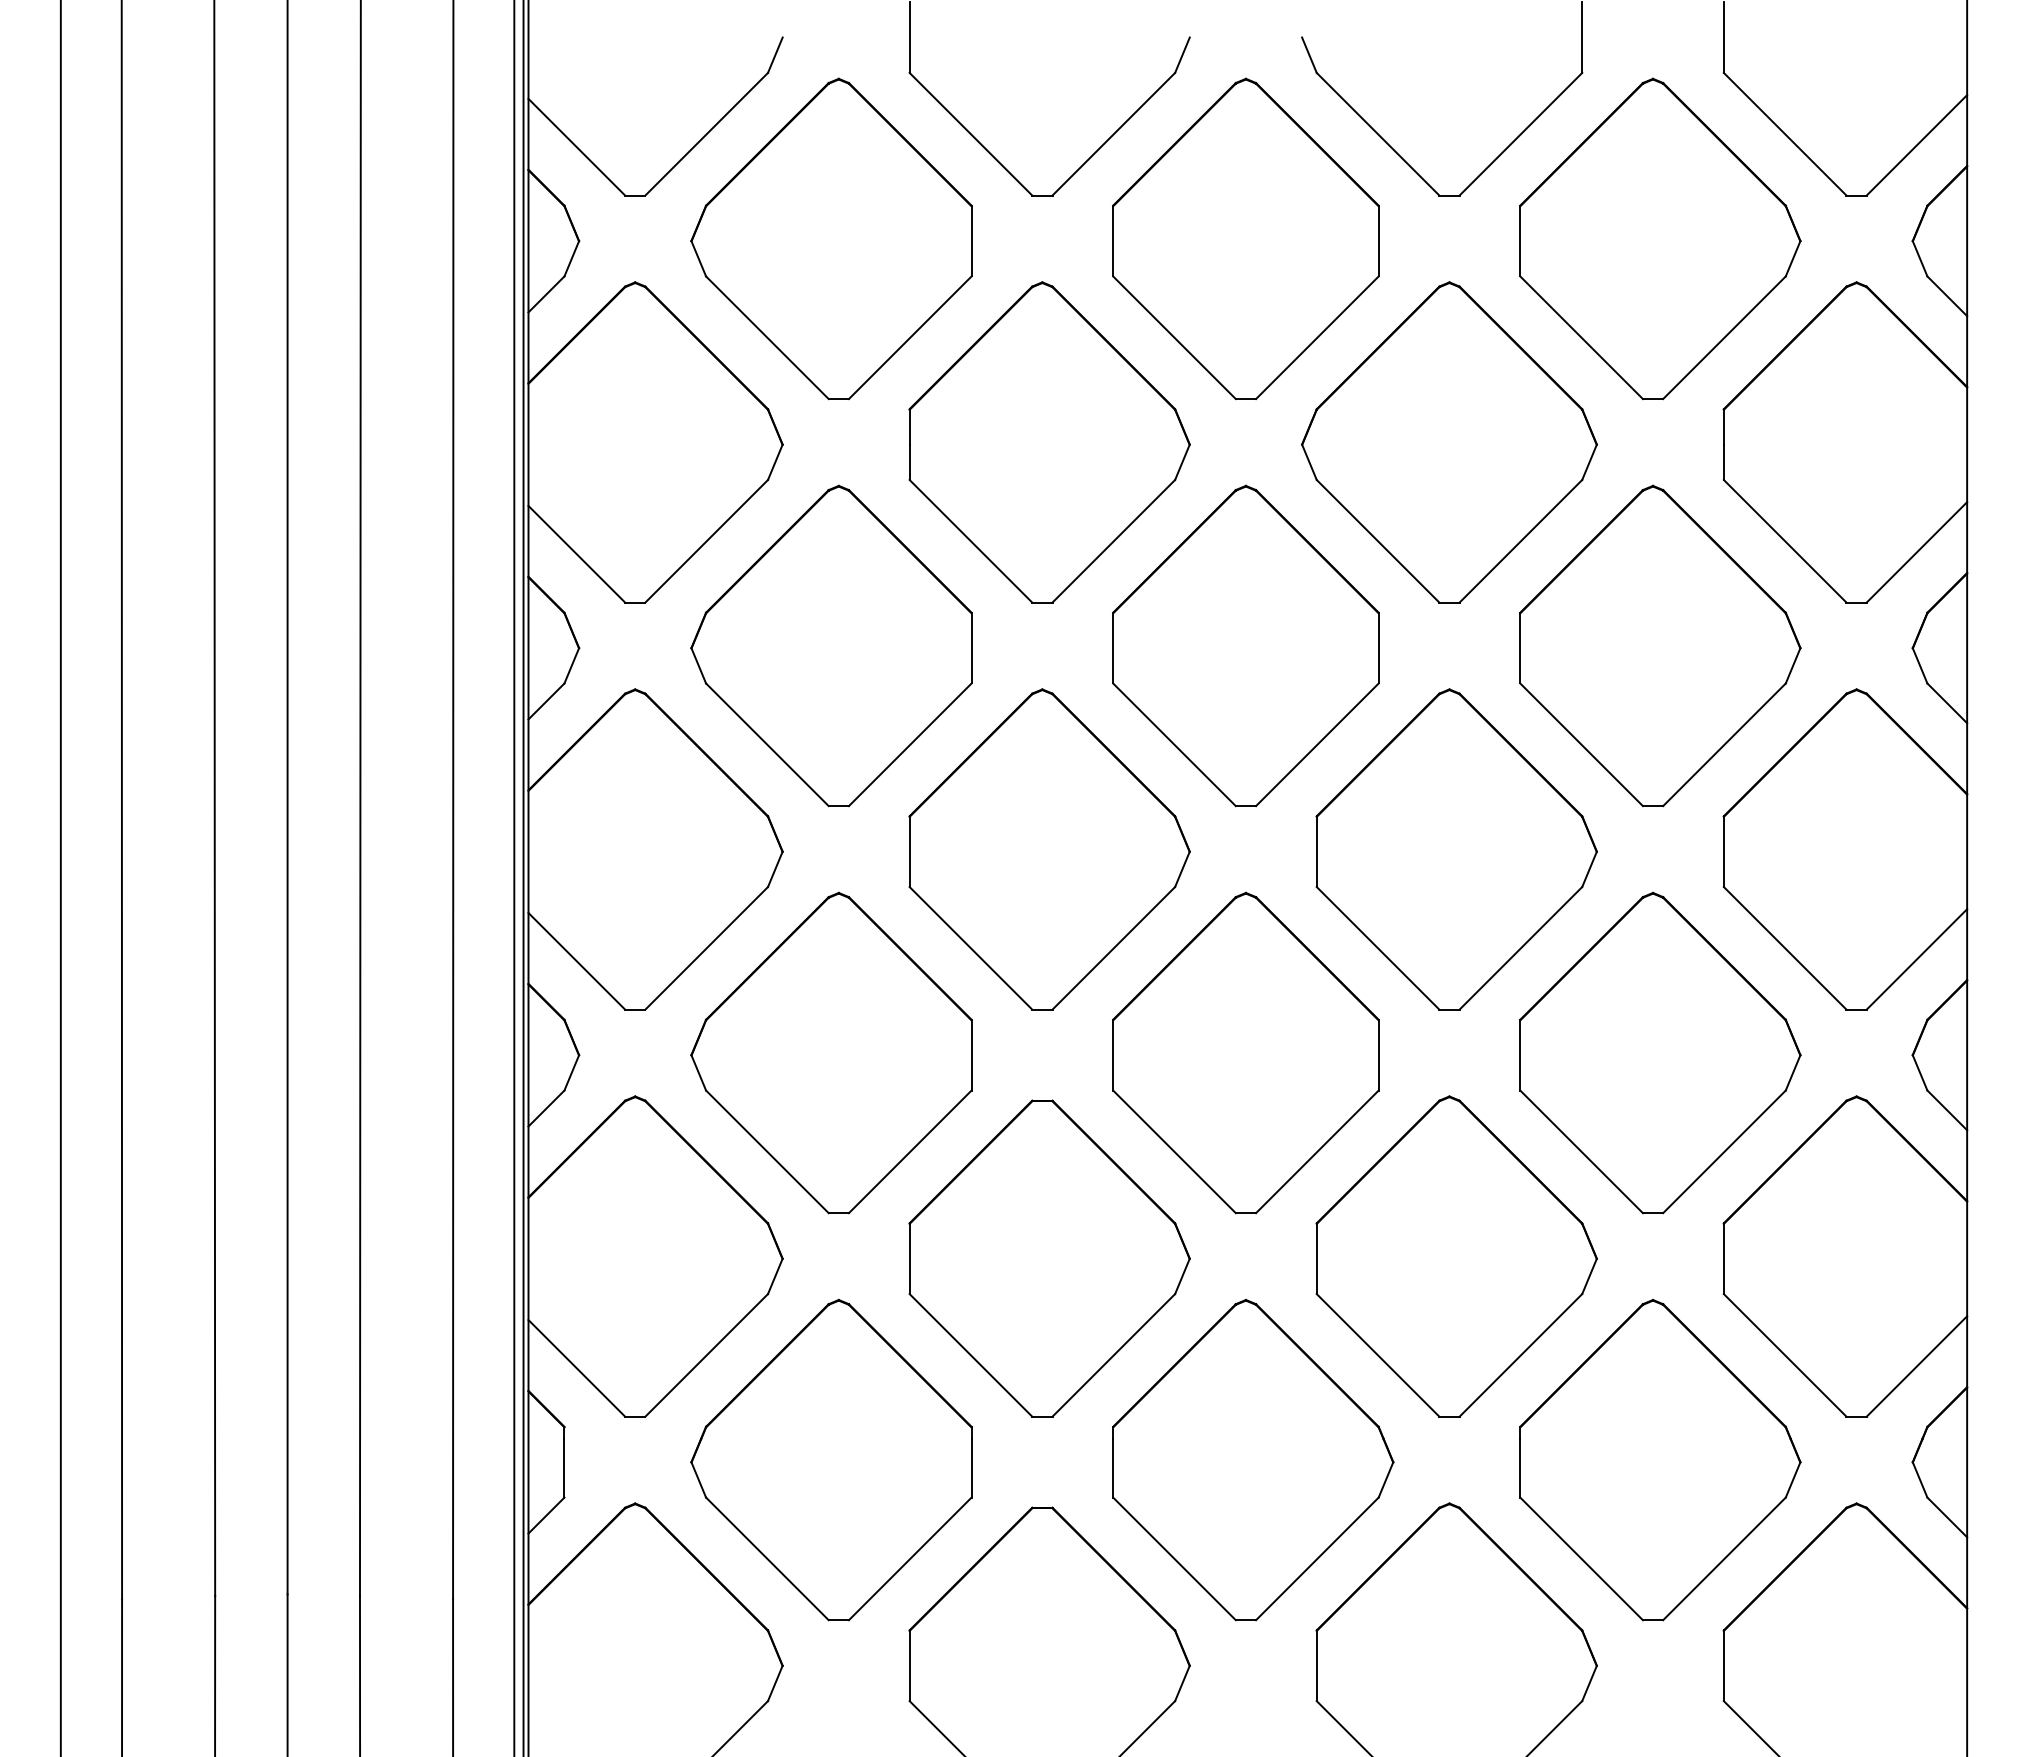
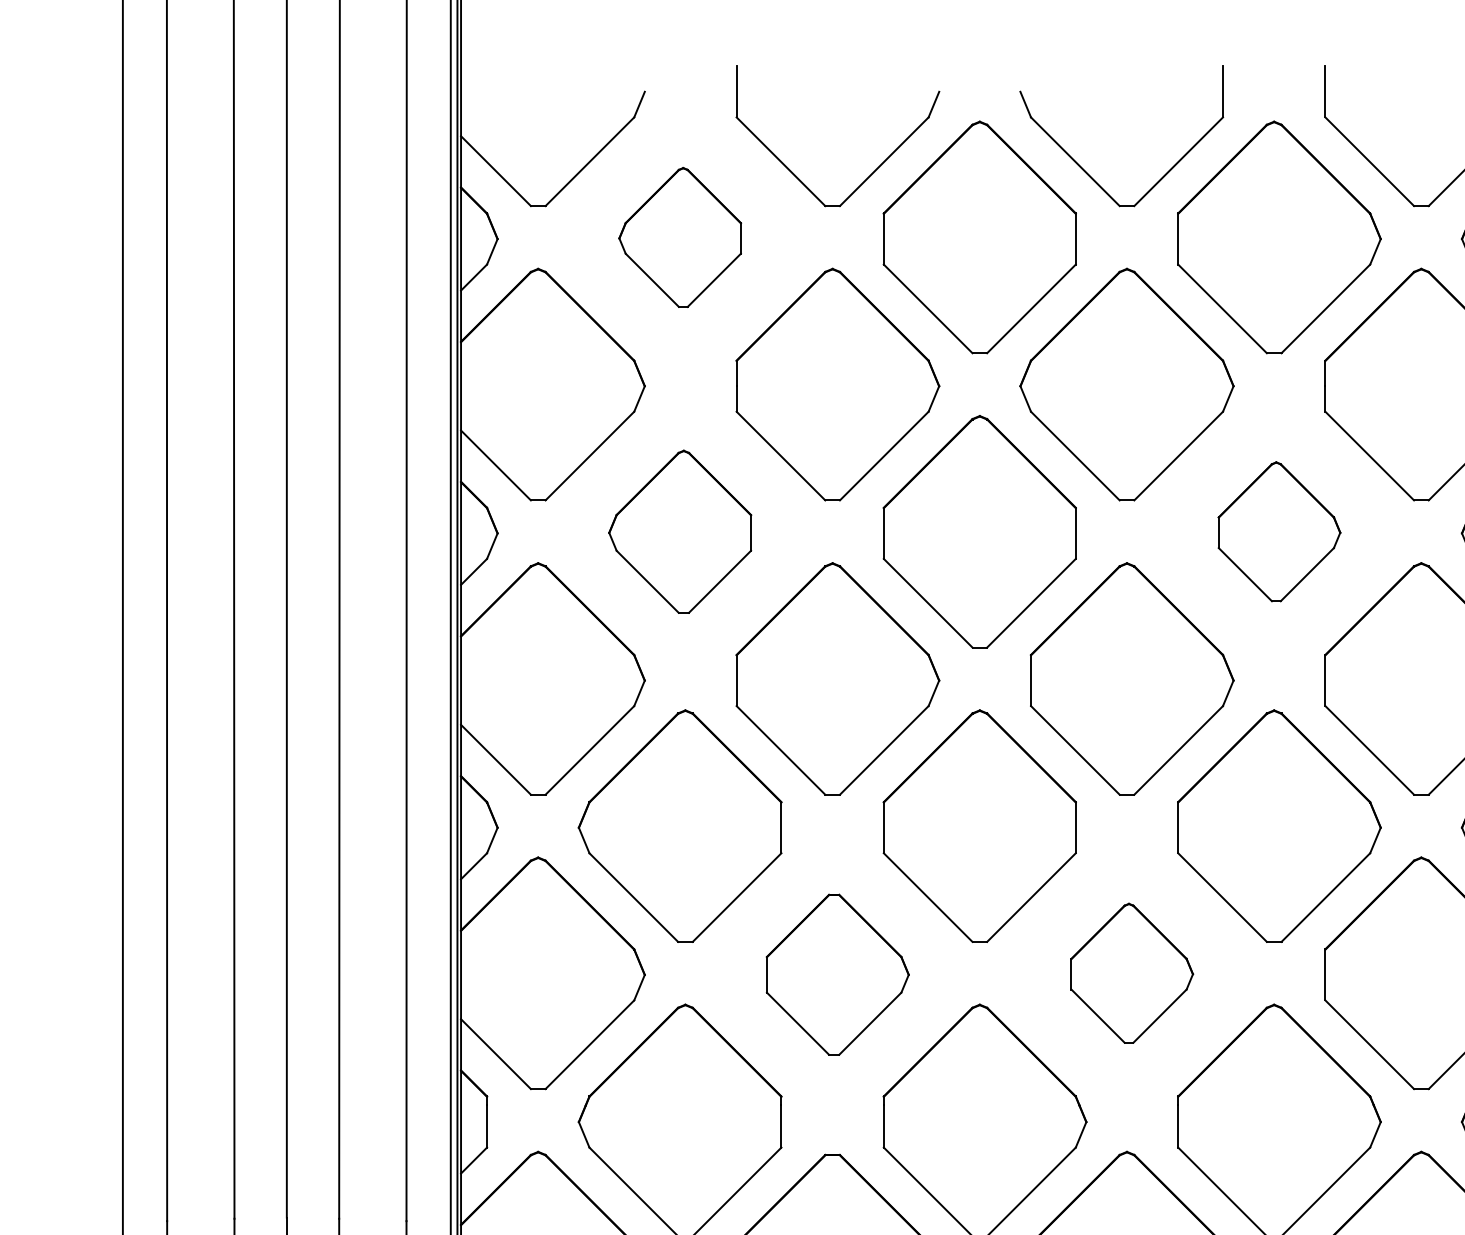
part: (831, 238) -> (680, 237), size x0.6
part: (831, 645) -> (680, 531), size x0.7
part: (1660, 645) -> (1279, 531), size x0.6
part: (1456, 1256) -> (1132, 973), size x0.6
part: (1049, 1258) -> (837, 974), size x0.7

